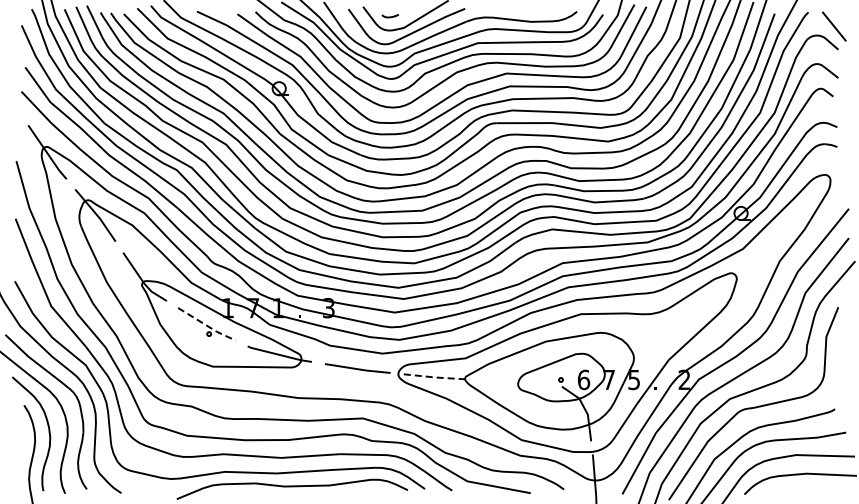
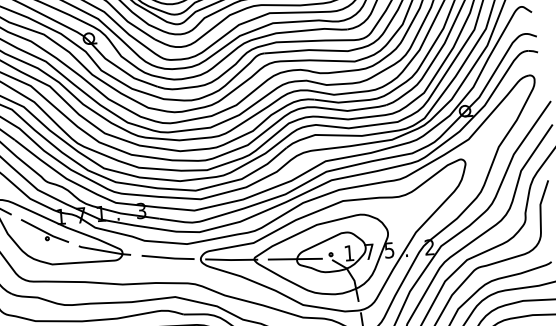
line: (206, 325) -> (44, 231), dashed -> solid
line: (436, 377) -> (231, 260), dashed -> solid
text: (583, 379) -> (348, 252), 6 -> 1
line: (516, 382) -> (295, 259), added

